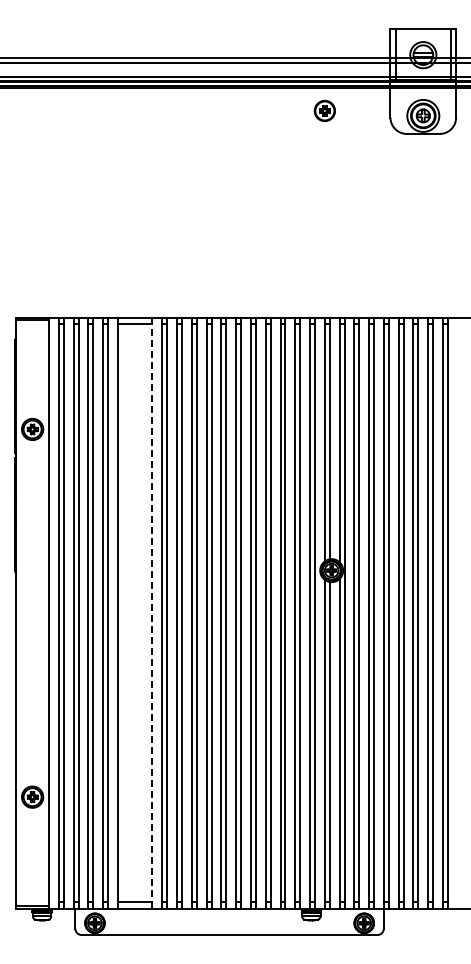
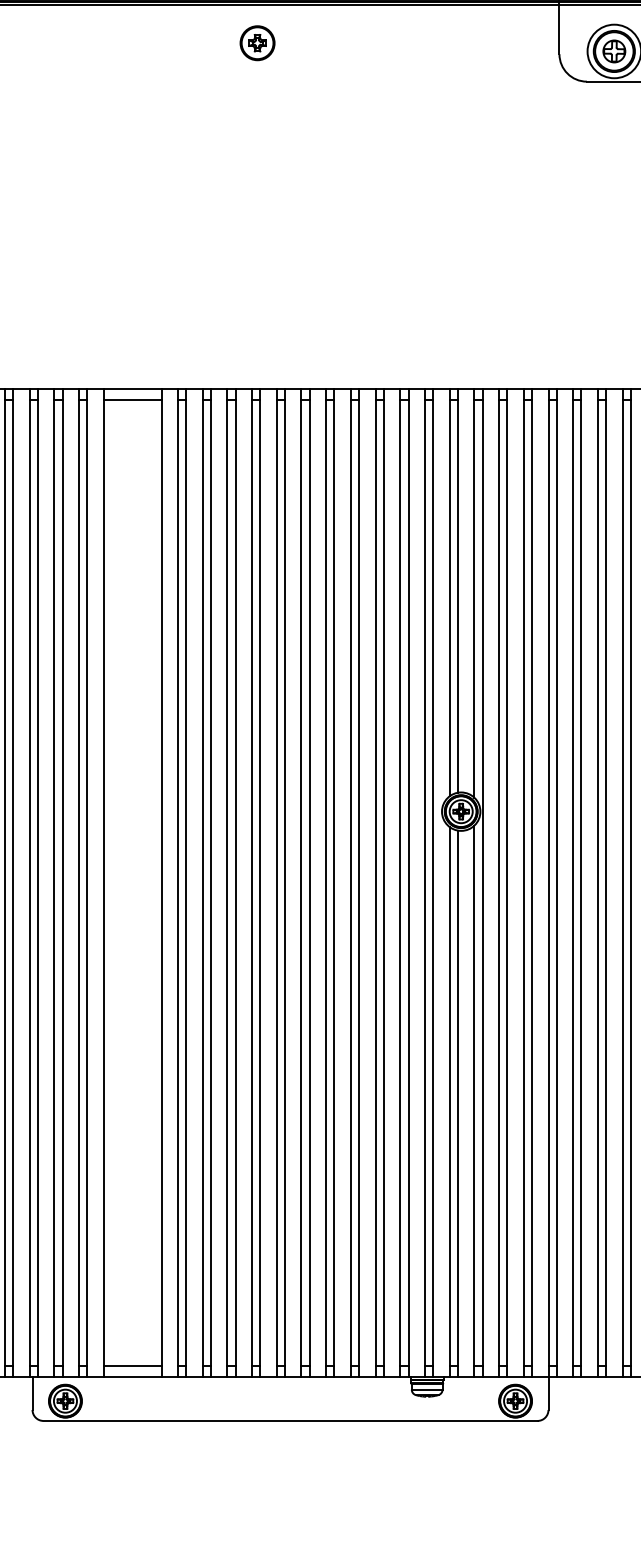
part: (324, 110) -> (256, 42), moved
line: (152, 613) -> (161, 883), dashed -> solid

